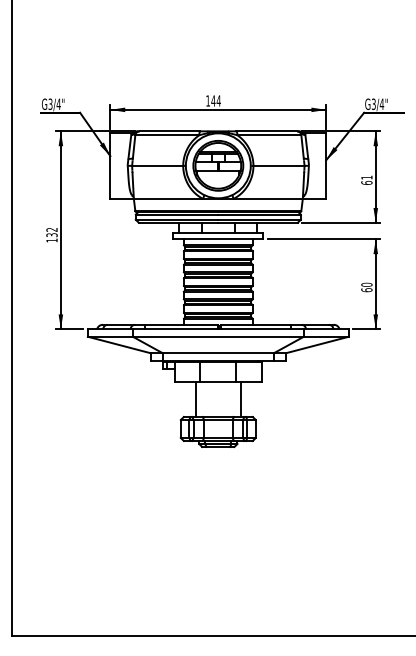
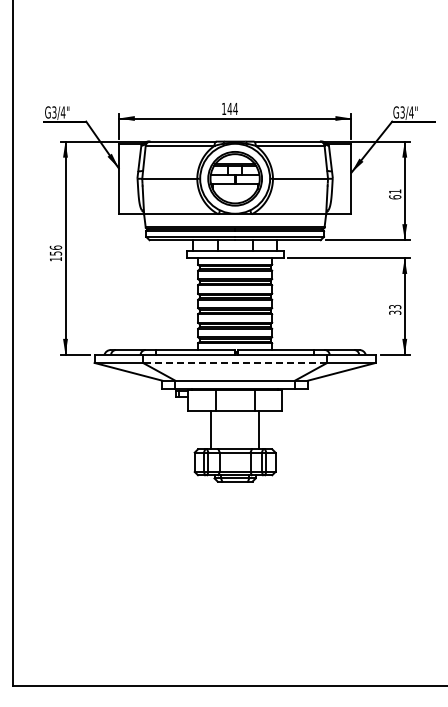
text: (51, 232) -> (55, 250), 132 -> 156
text: (367, 287) -> (395, 309), 60 -> 33
line: (217, 336) -> (234, 362), solid -> dashed

